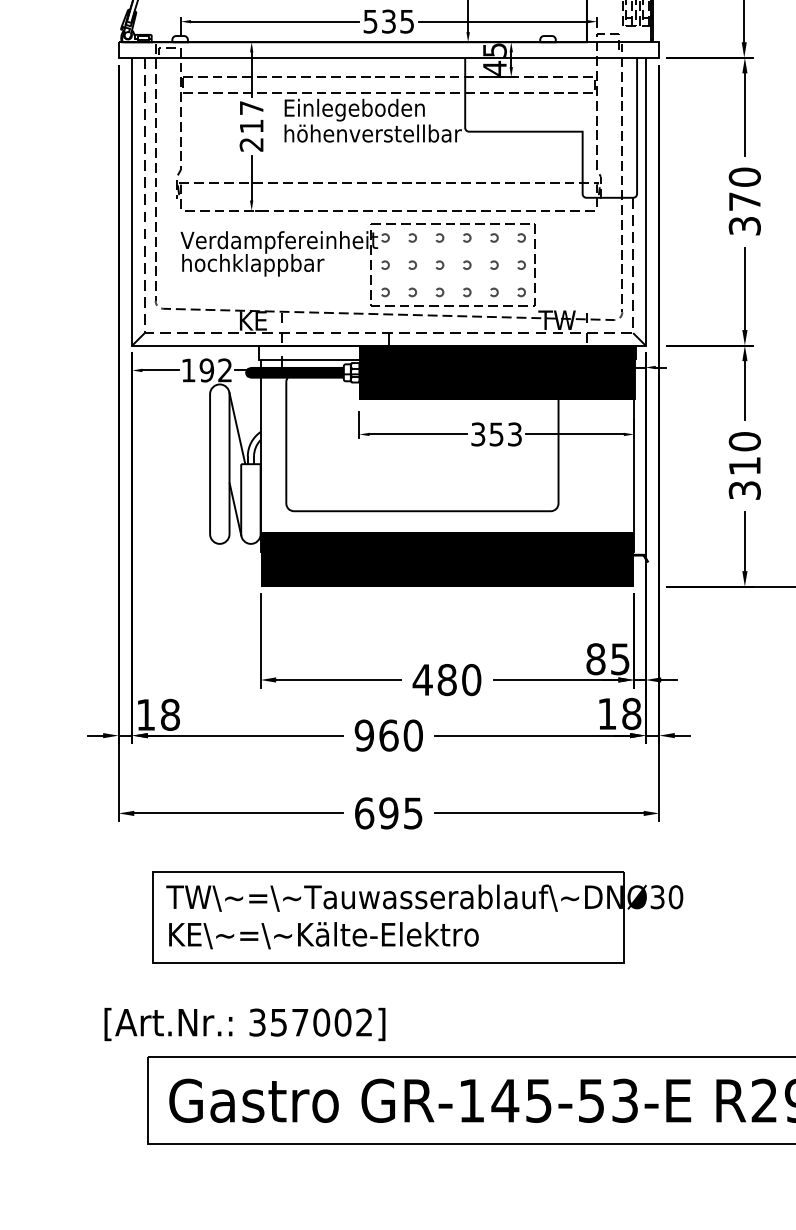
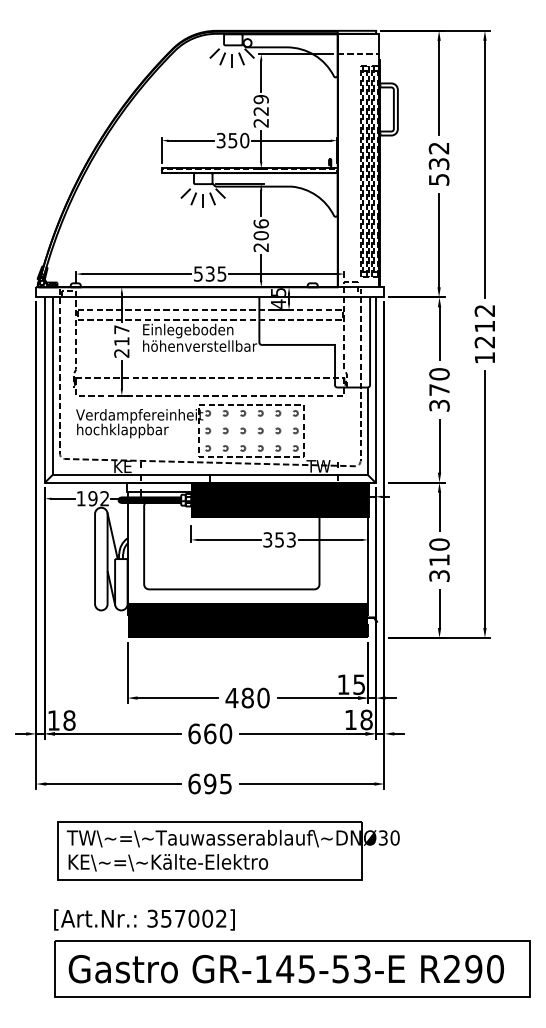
line: (319, 332) -> (165, 474), dashed -> solid
text: (595, 658) -> (343, 684), 85 -> 15
text: (364, 734) -> (194, 733), 960 -> 660
text: (244, 1023) -> (144, 919), moved

